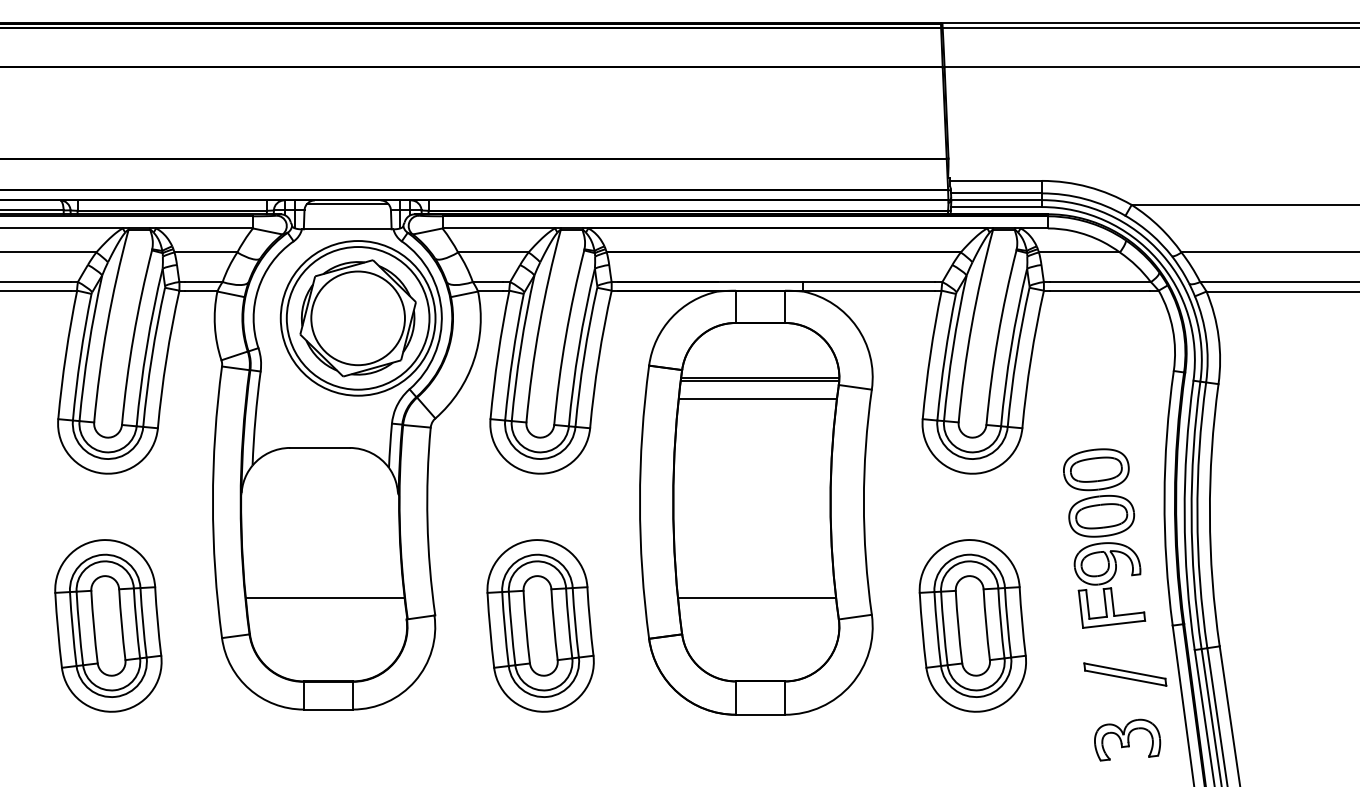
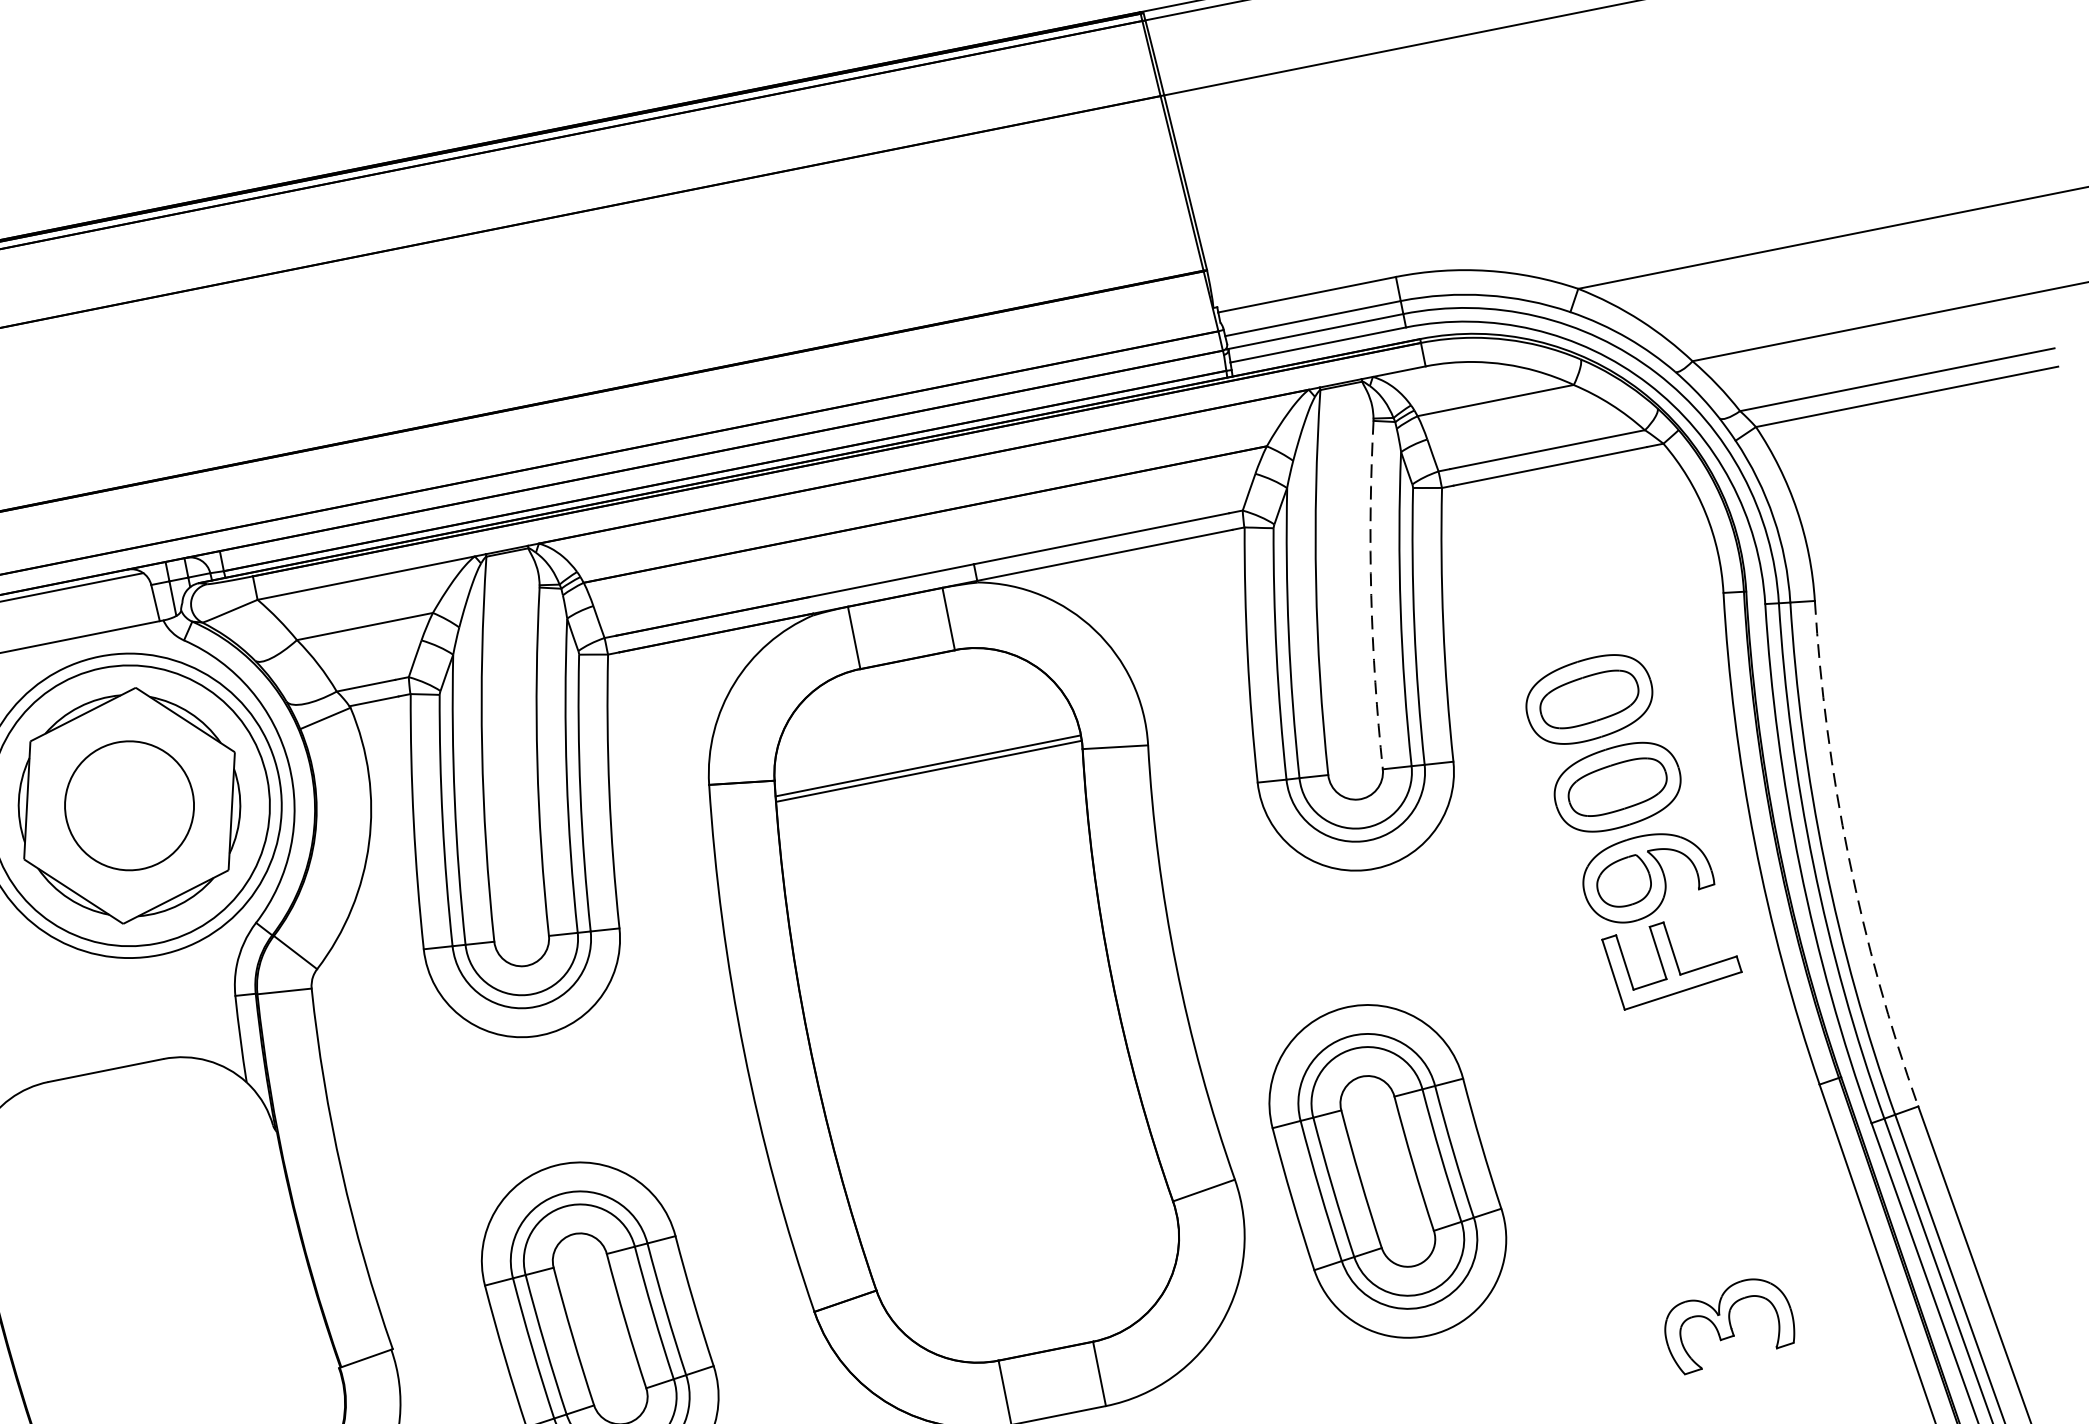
circle: (357, 318) -> (128, 806), size x0.7
arc: (998, 337) -> (1372, 595), solid -> dashed
line: (757, 398) -> (930, 806), removed
arc: (1209, 515) -> (1848, 857), solid -> dashed
part: (1104, 538) -> (1631, 828), moved
line: (324, 597) -> (172, 1357), removed
line: (756, 597) -> (1005, 1190), removed
part: (972, 625) -> (1386, 1170), moved
part: (1125, 674) -> (1747, 1197), removed
part: (1127, 739) -> (1728, 1323), moved

